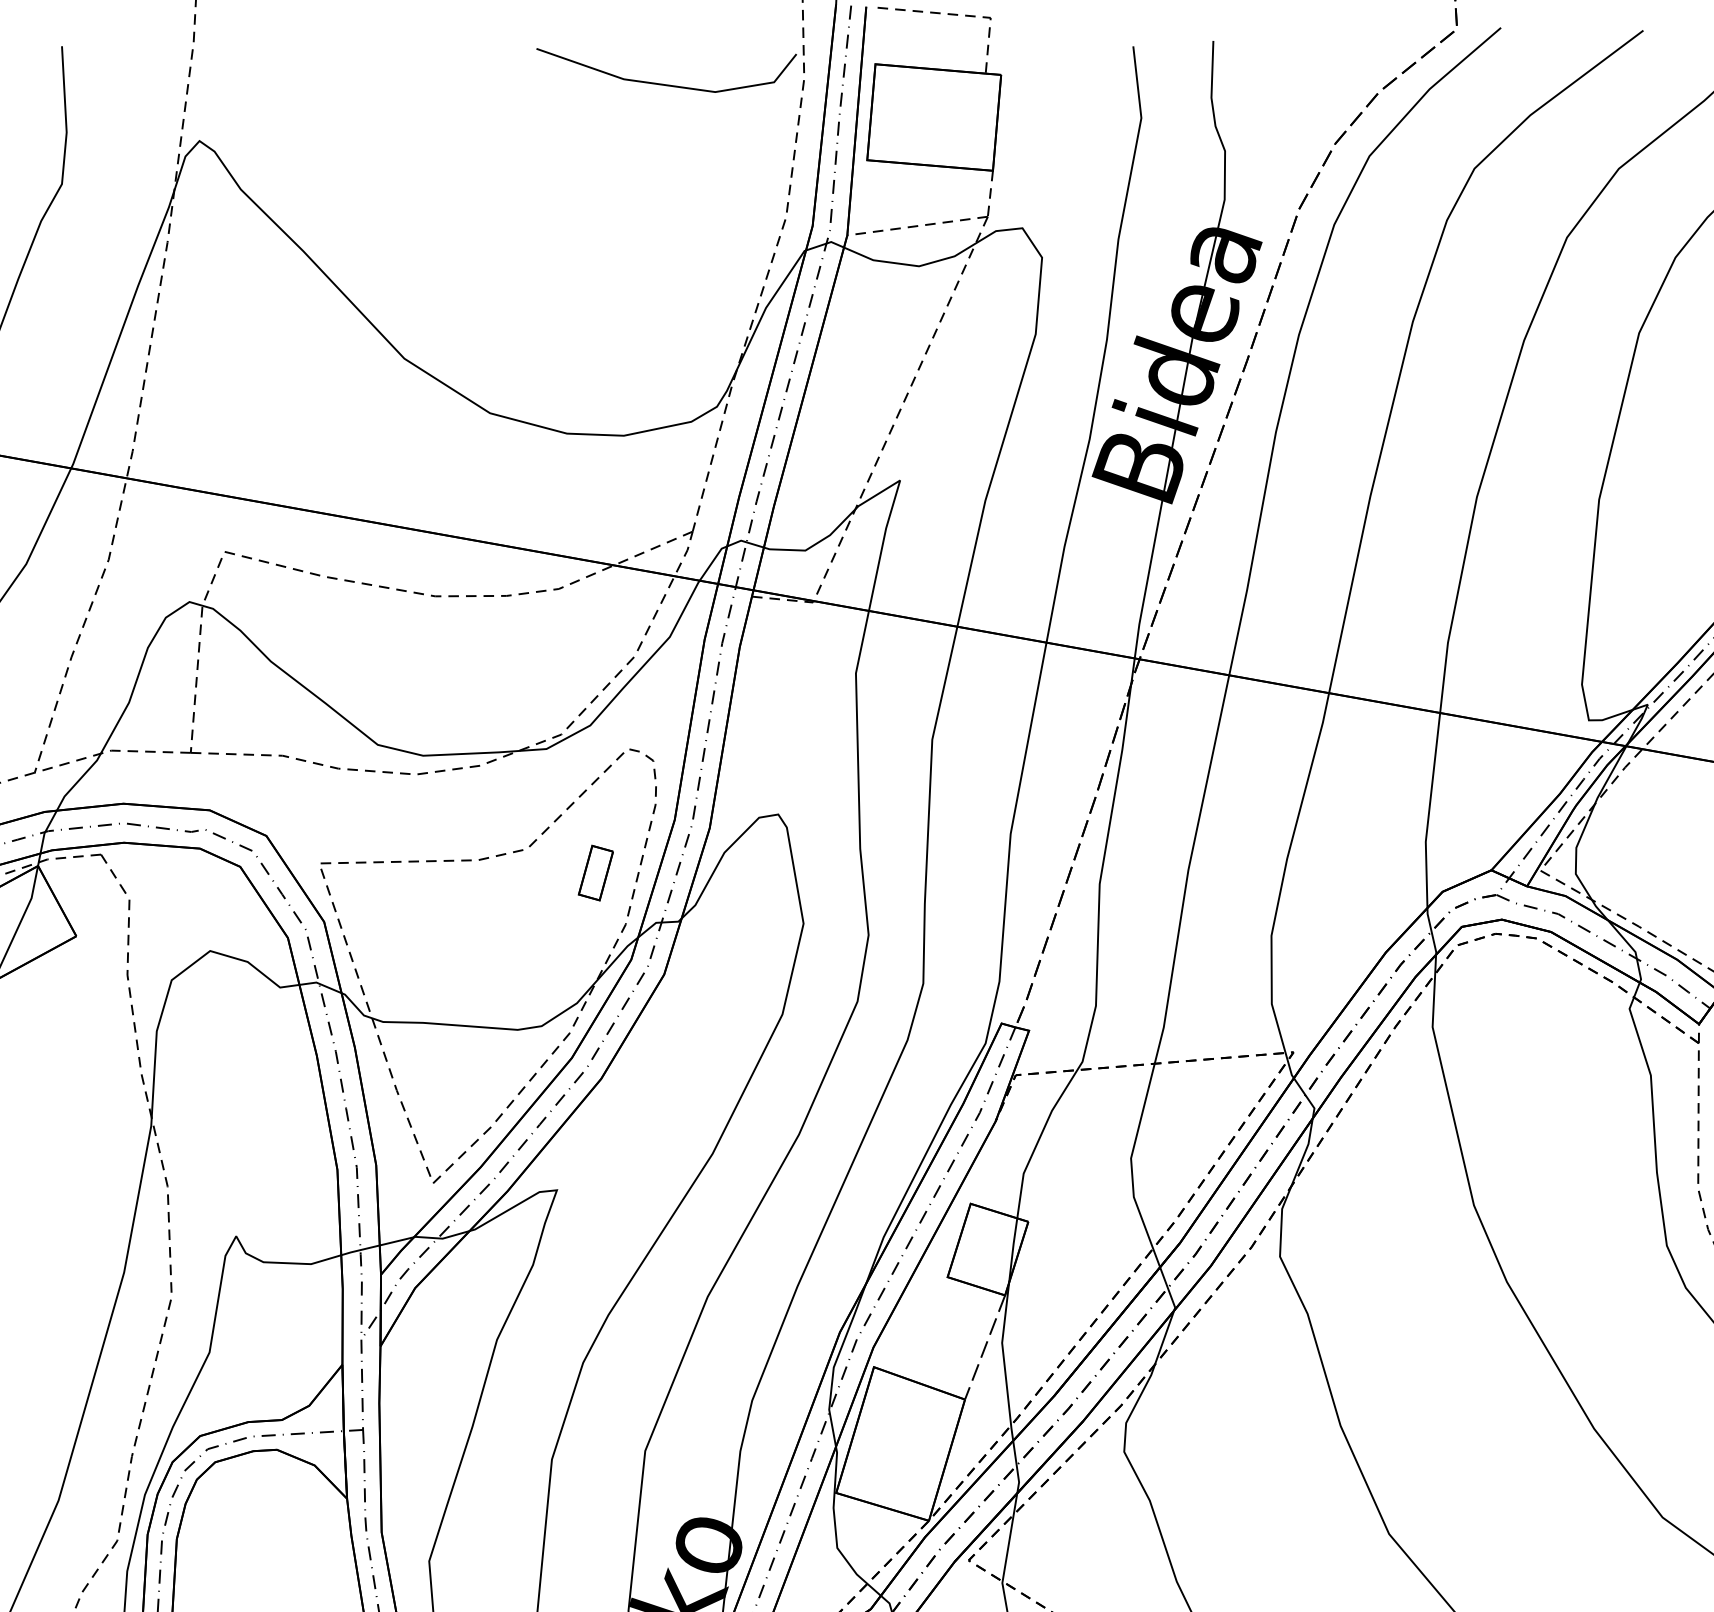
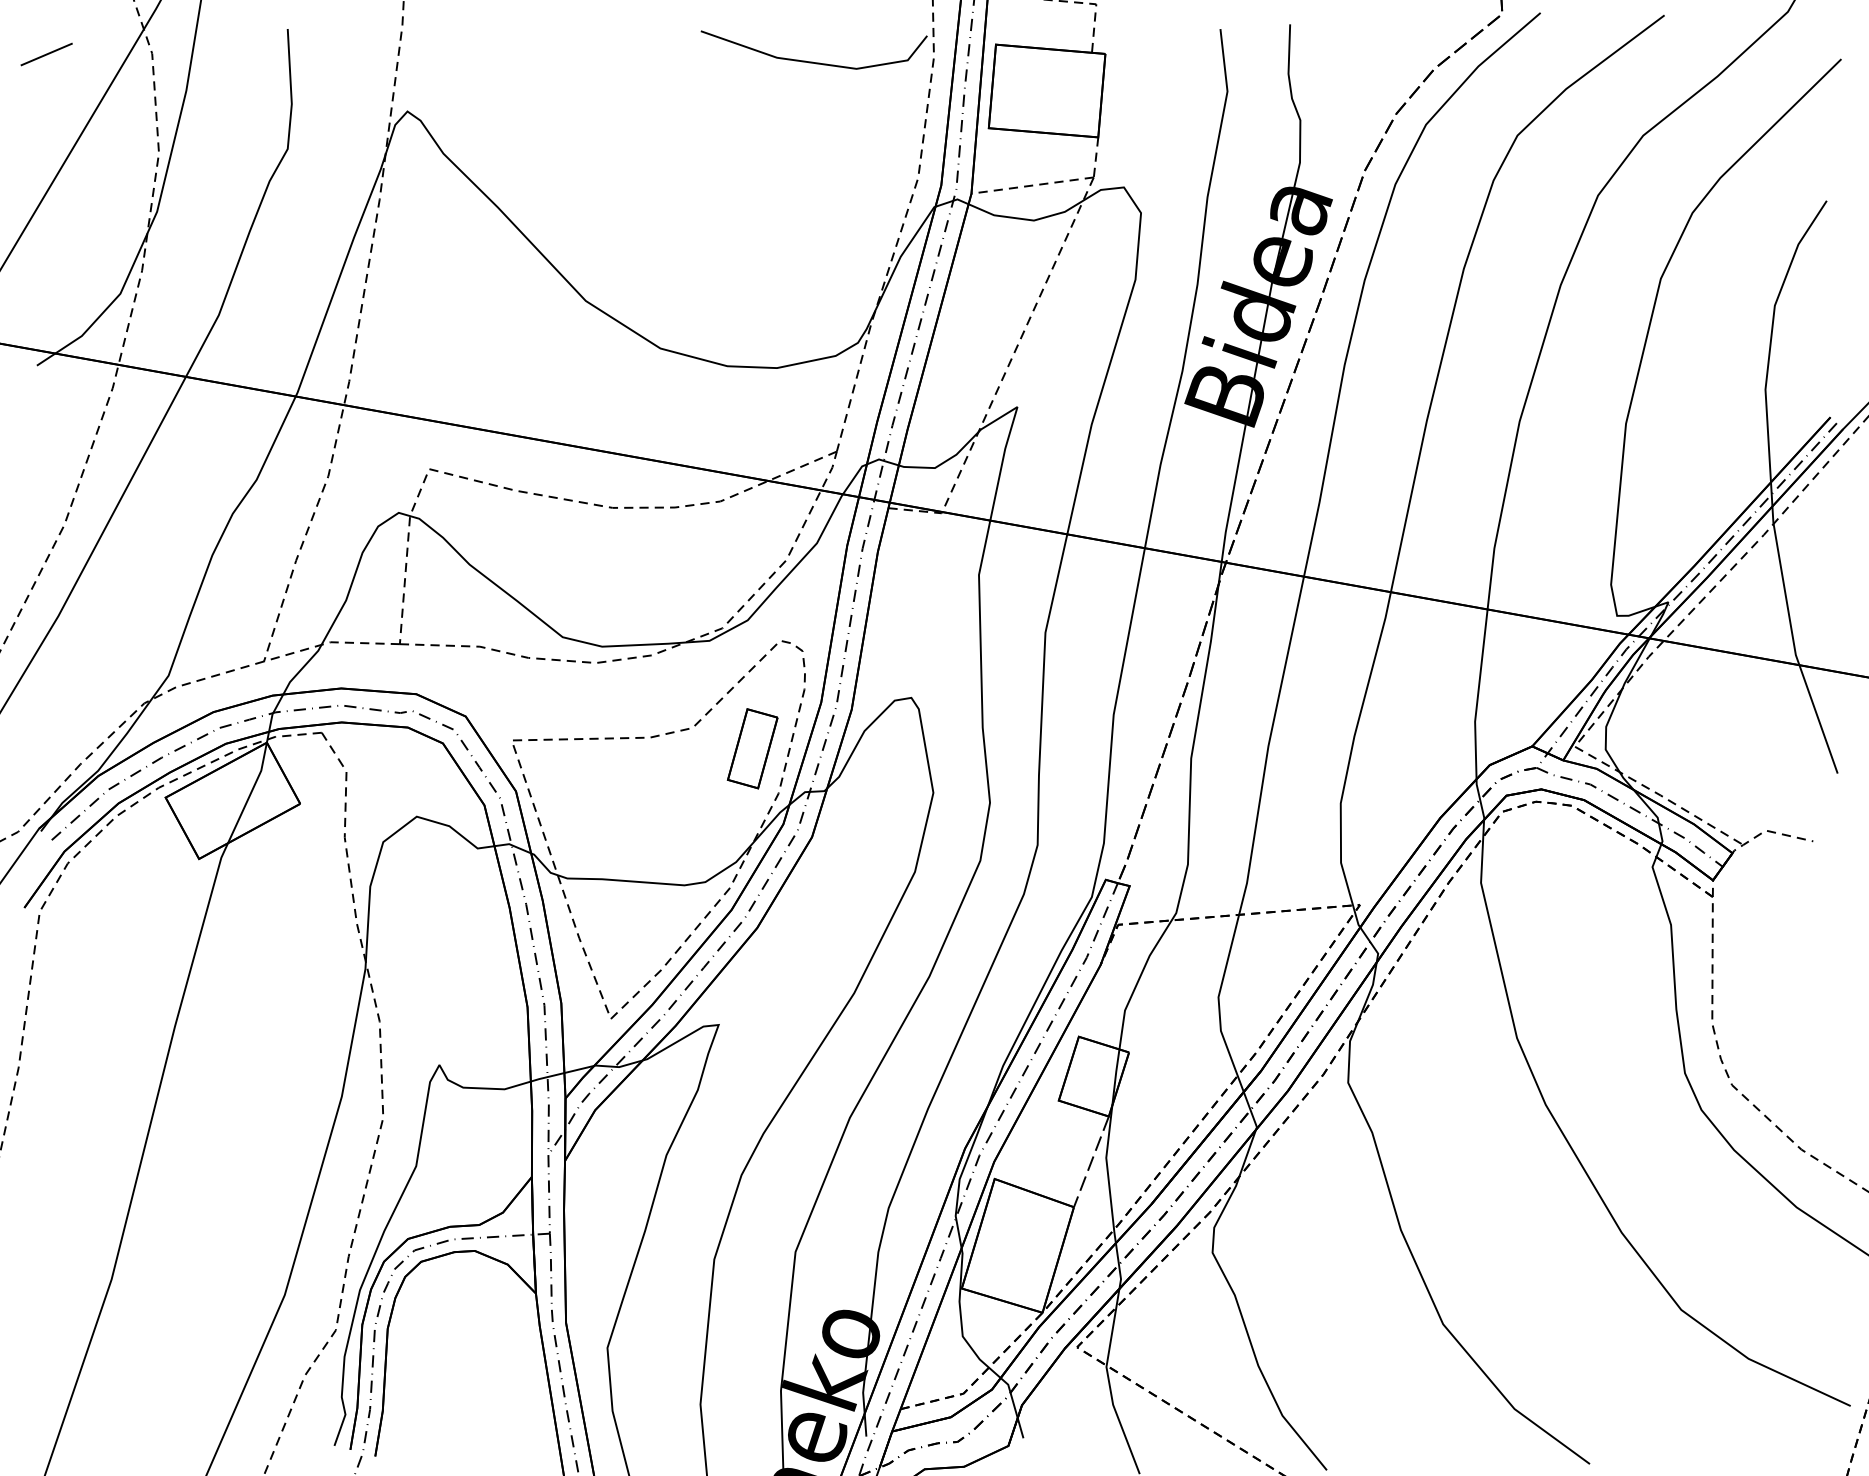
part: (595, 872) -> (752, 748), size x1.67

